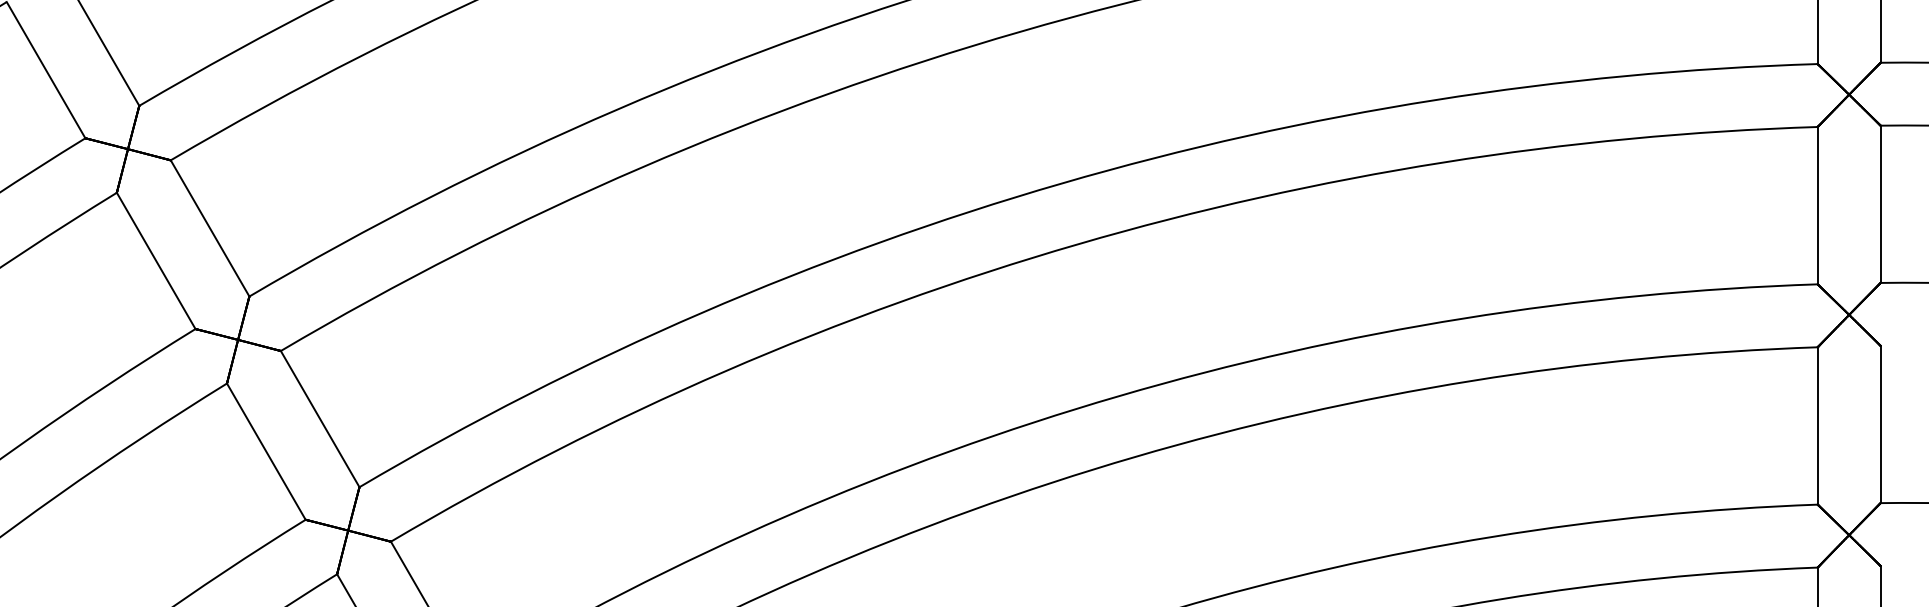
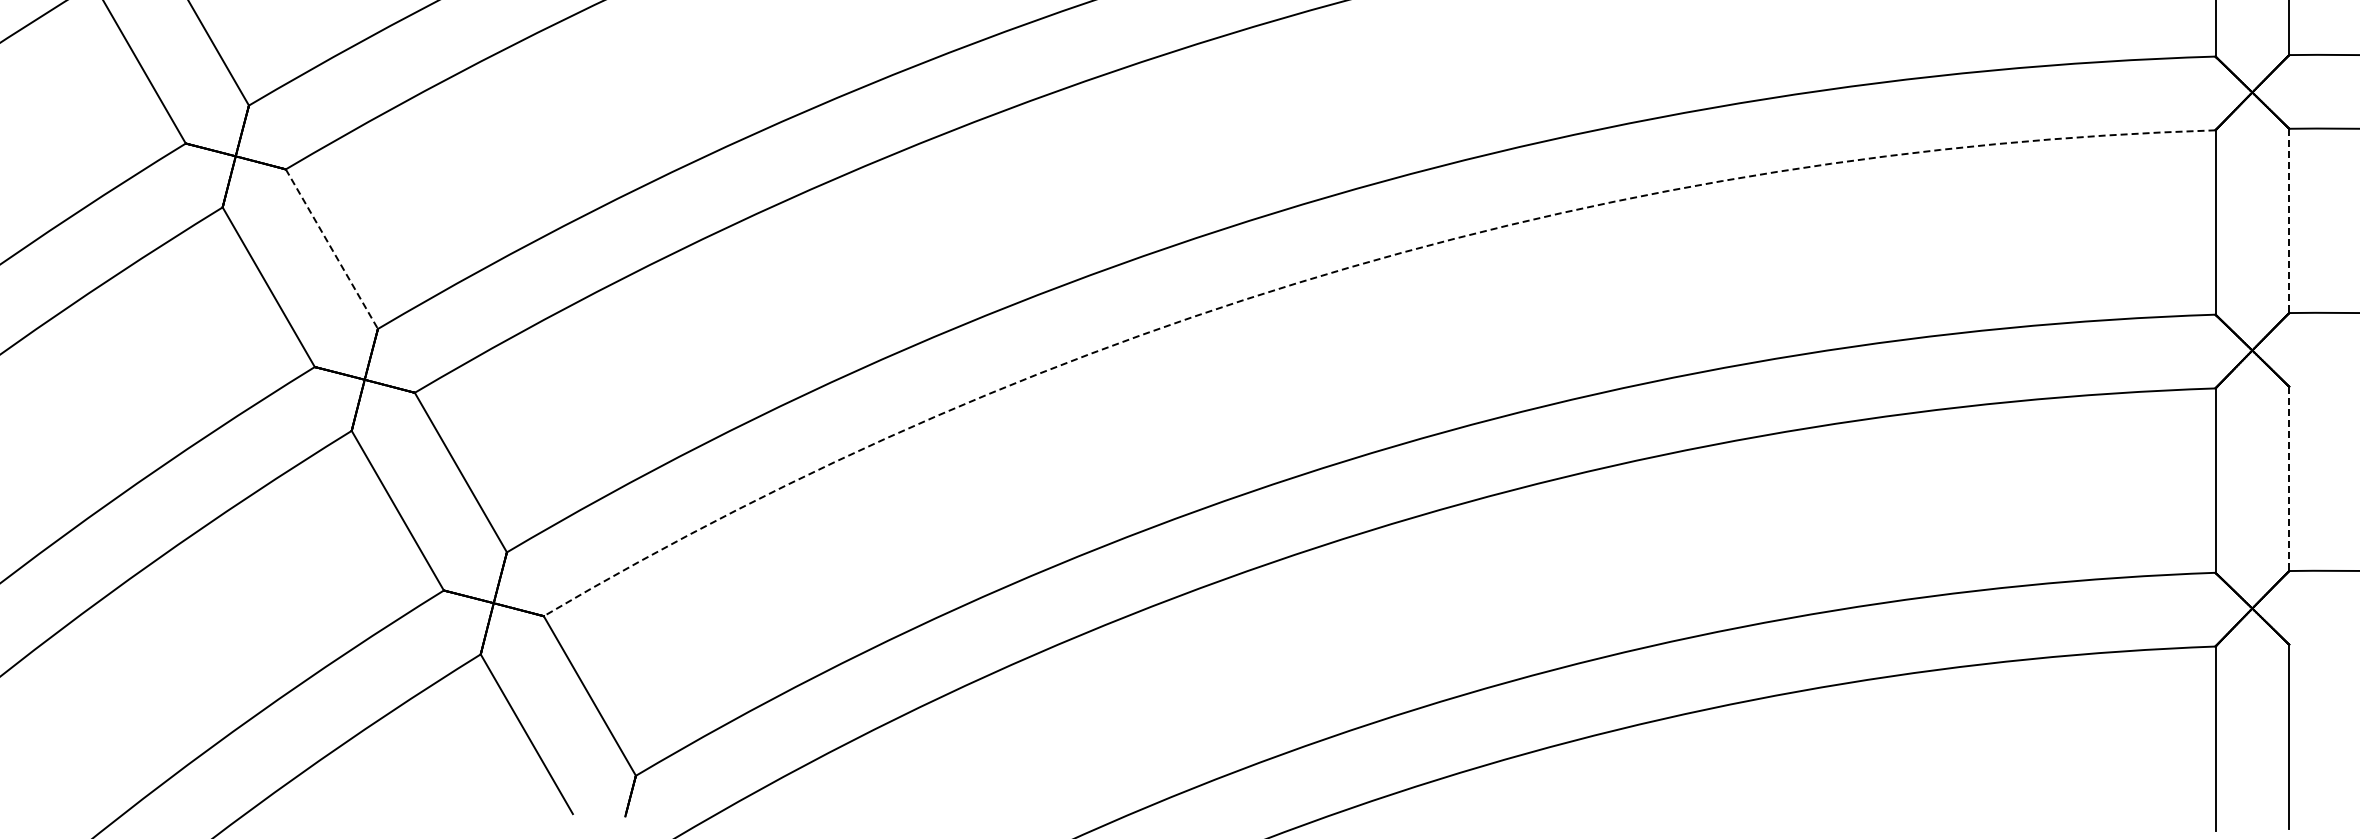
line: (1880, 204) -> (2289, 221), solid -> dashed
line: (210, 228) -> (332, 249), solid -> dashed
arc: (1077, 244) -> (1348, 267), solid -> dashed
line: (1880, 425) -> (2289, 479), solid -> dashed

